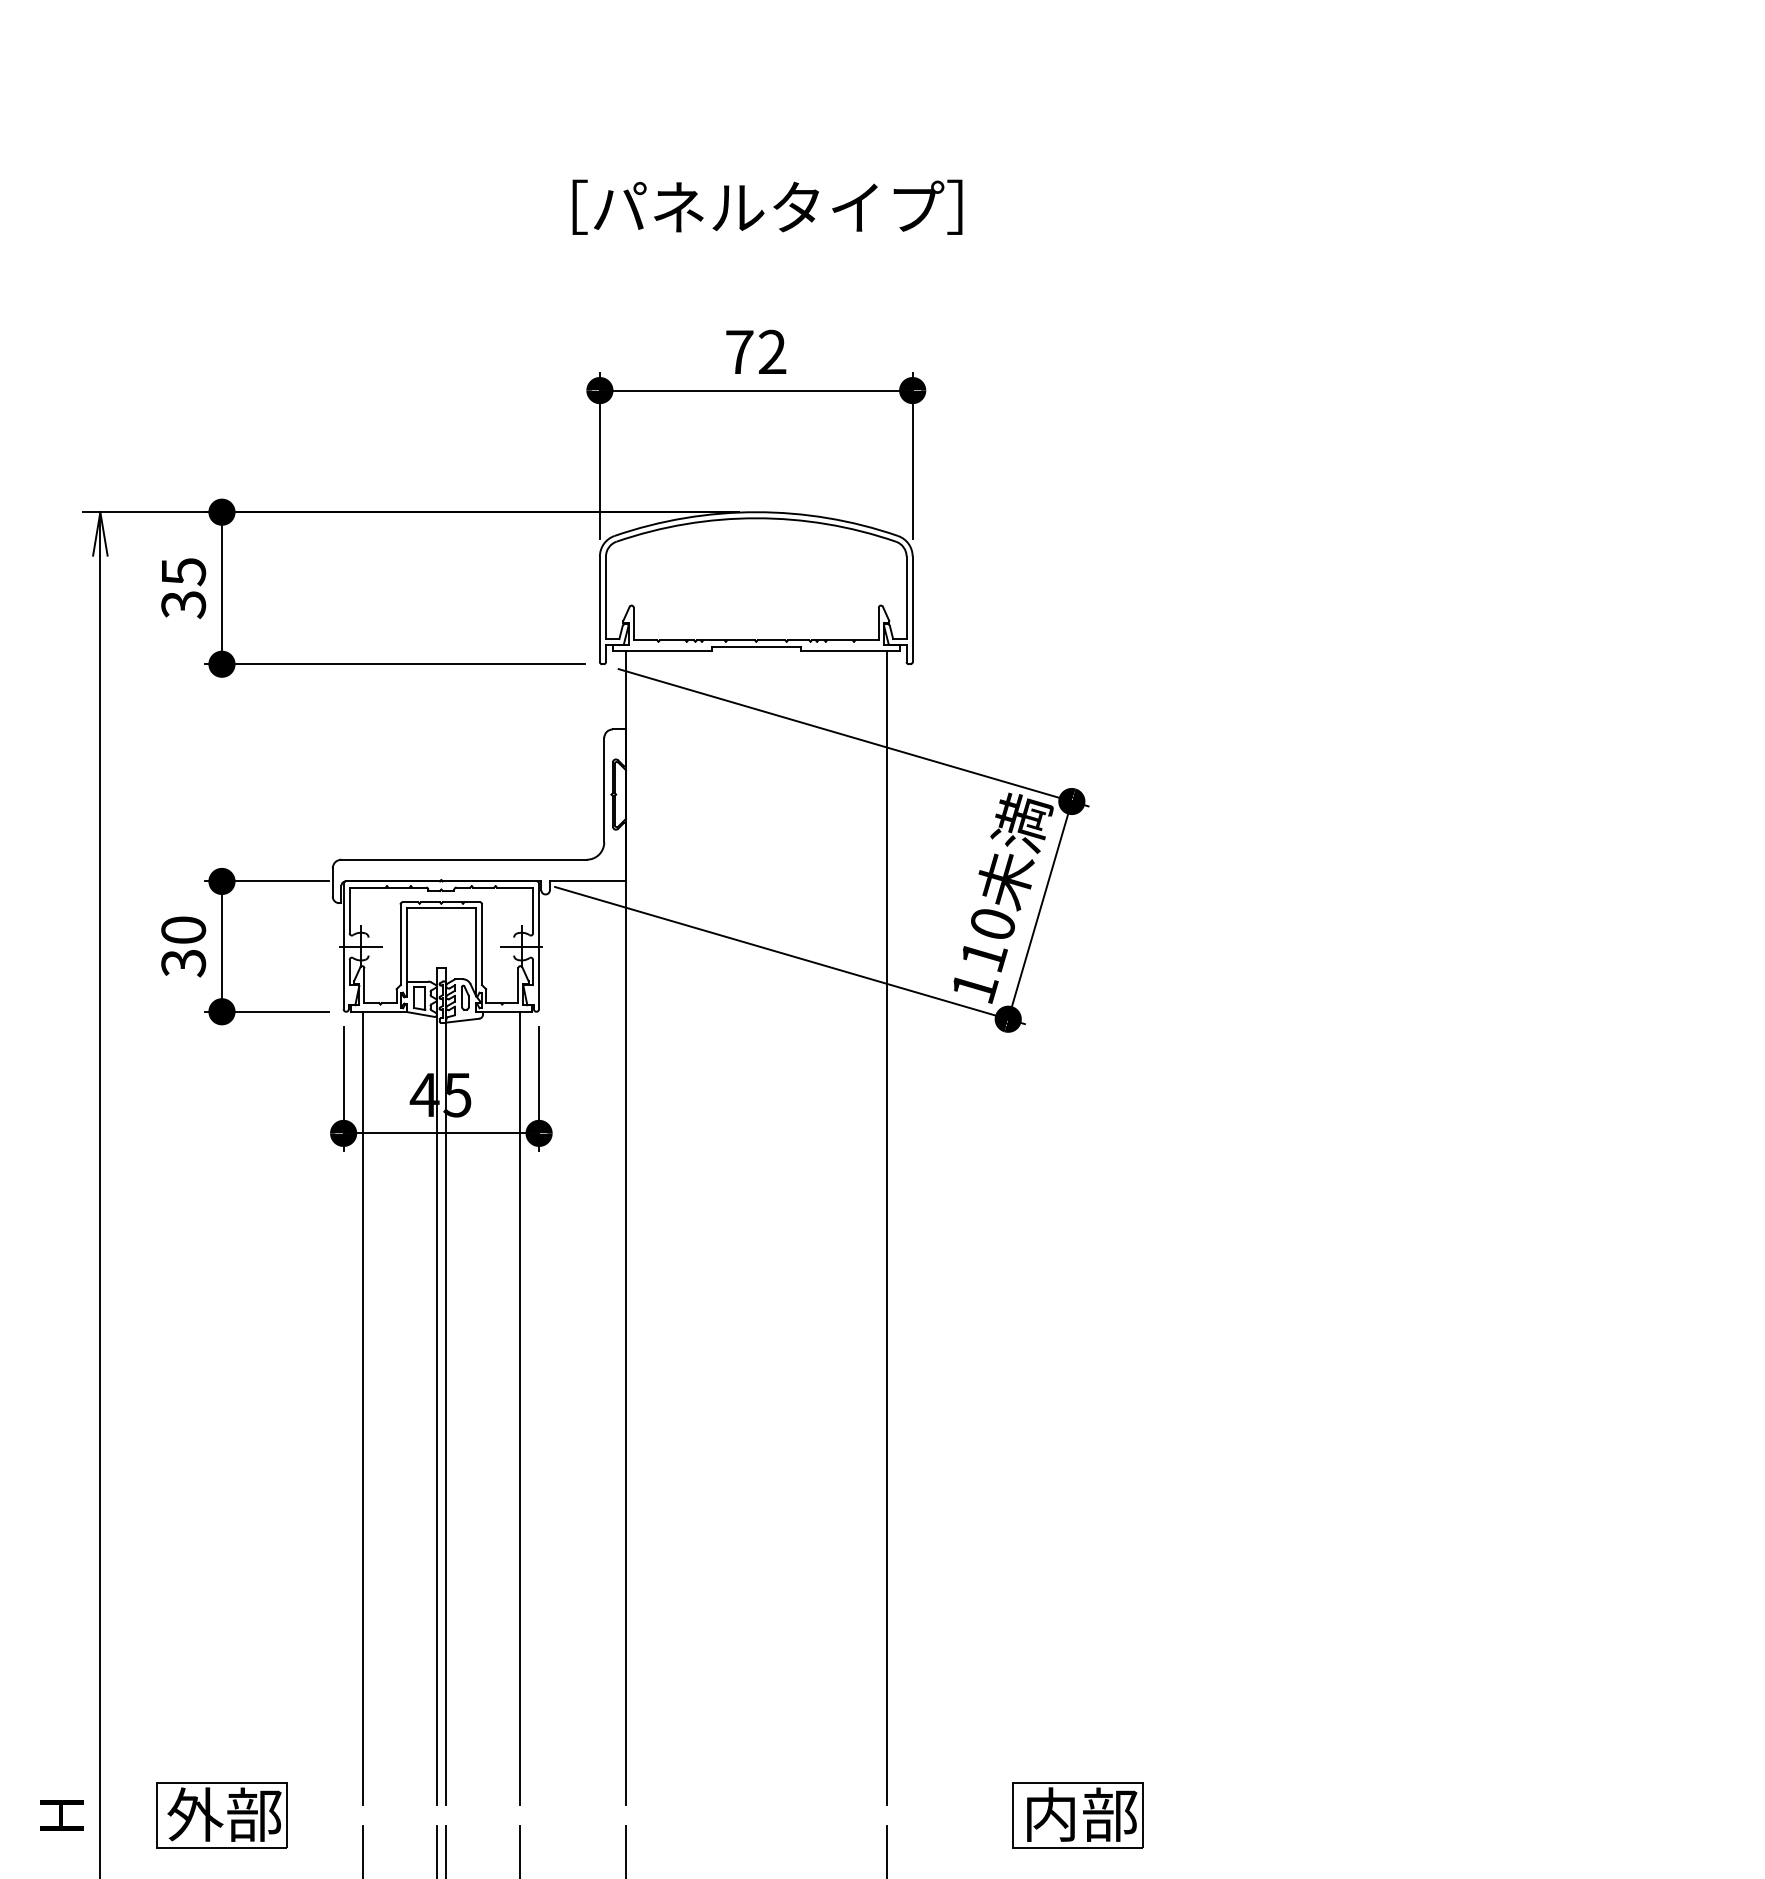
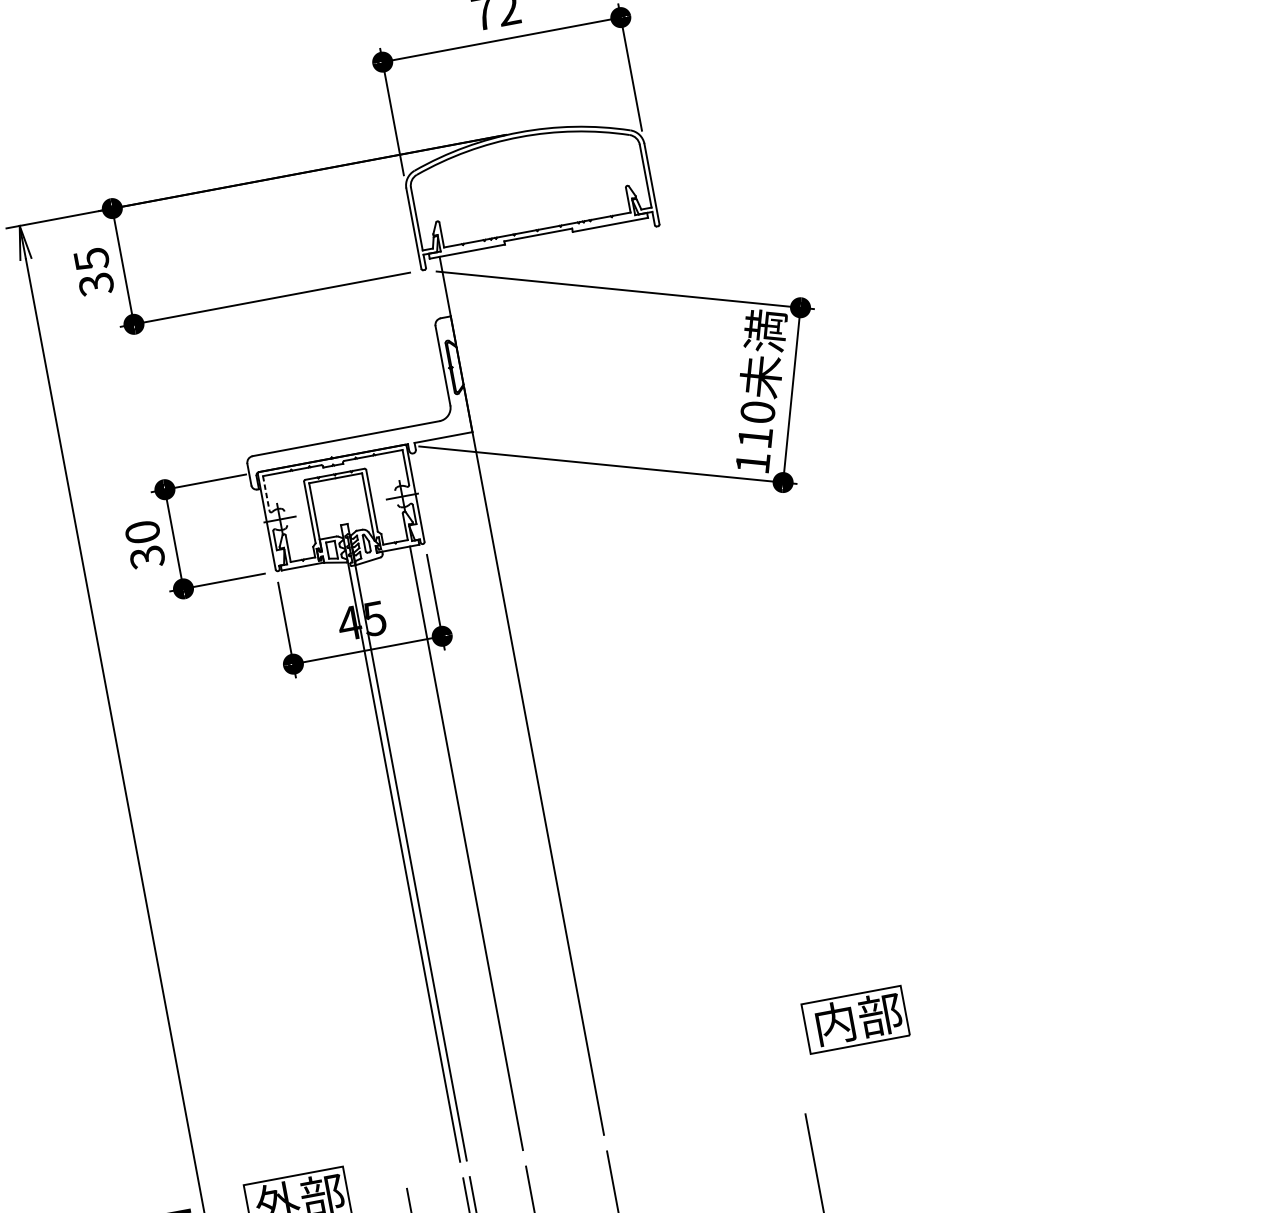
line: (349, 910) -> (266, 493), solid -> dashed
line: (886, 1227) -> (720, 658), removed
line: (363, 1407) -> (347, 870), removed
part: (1077, 1815) -> (855, 1020), moved

